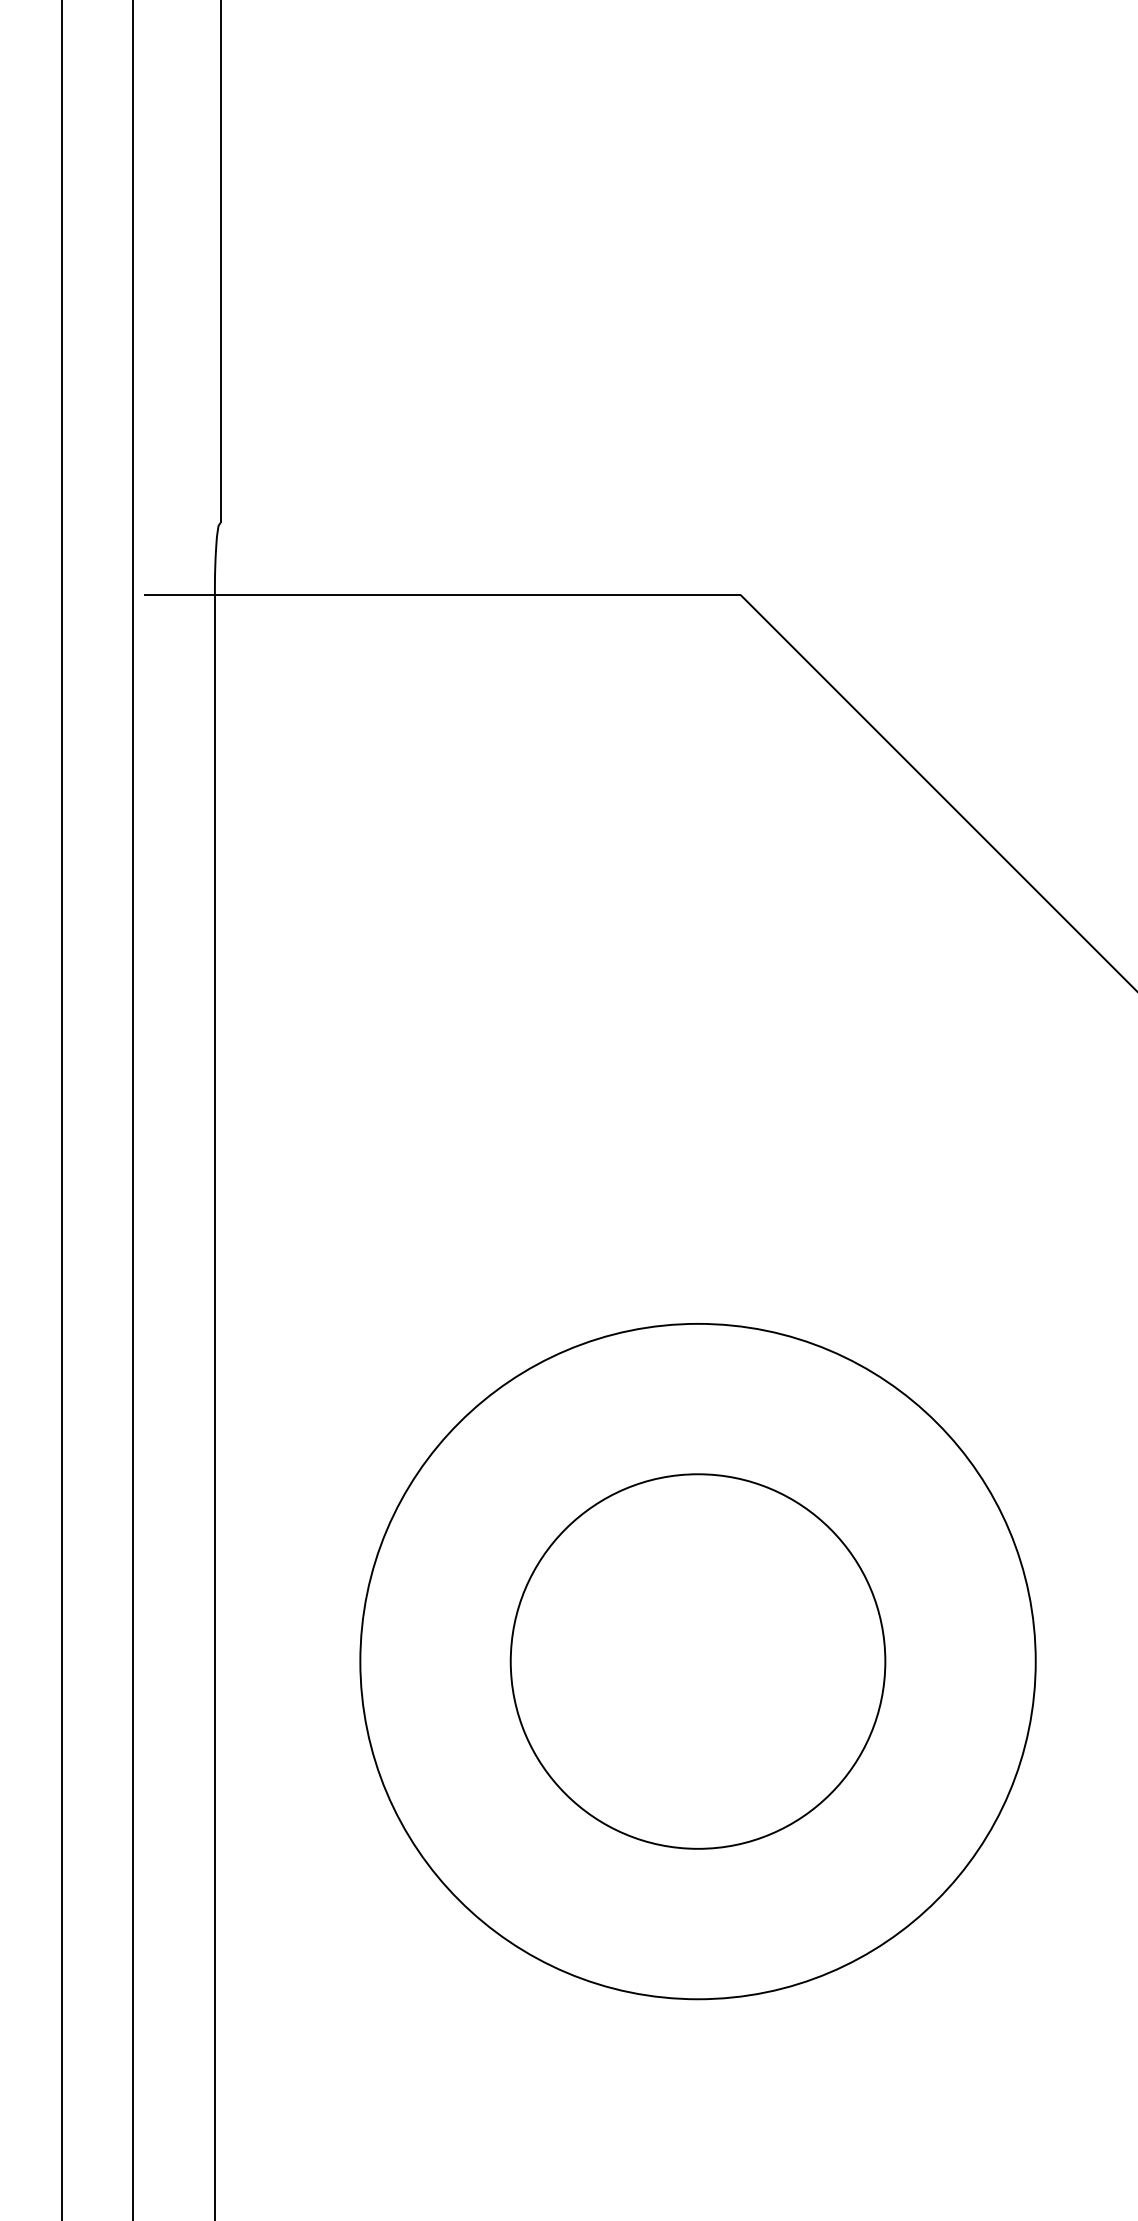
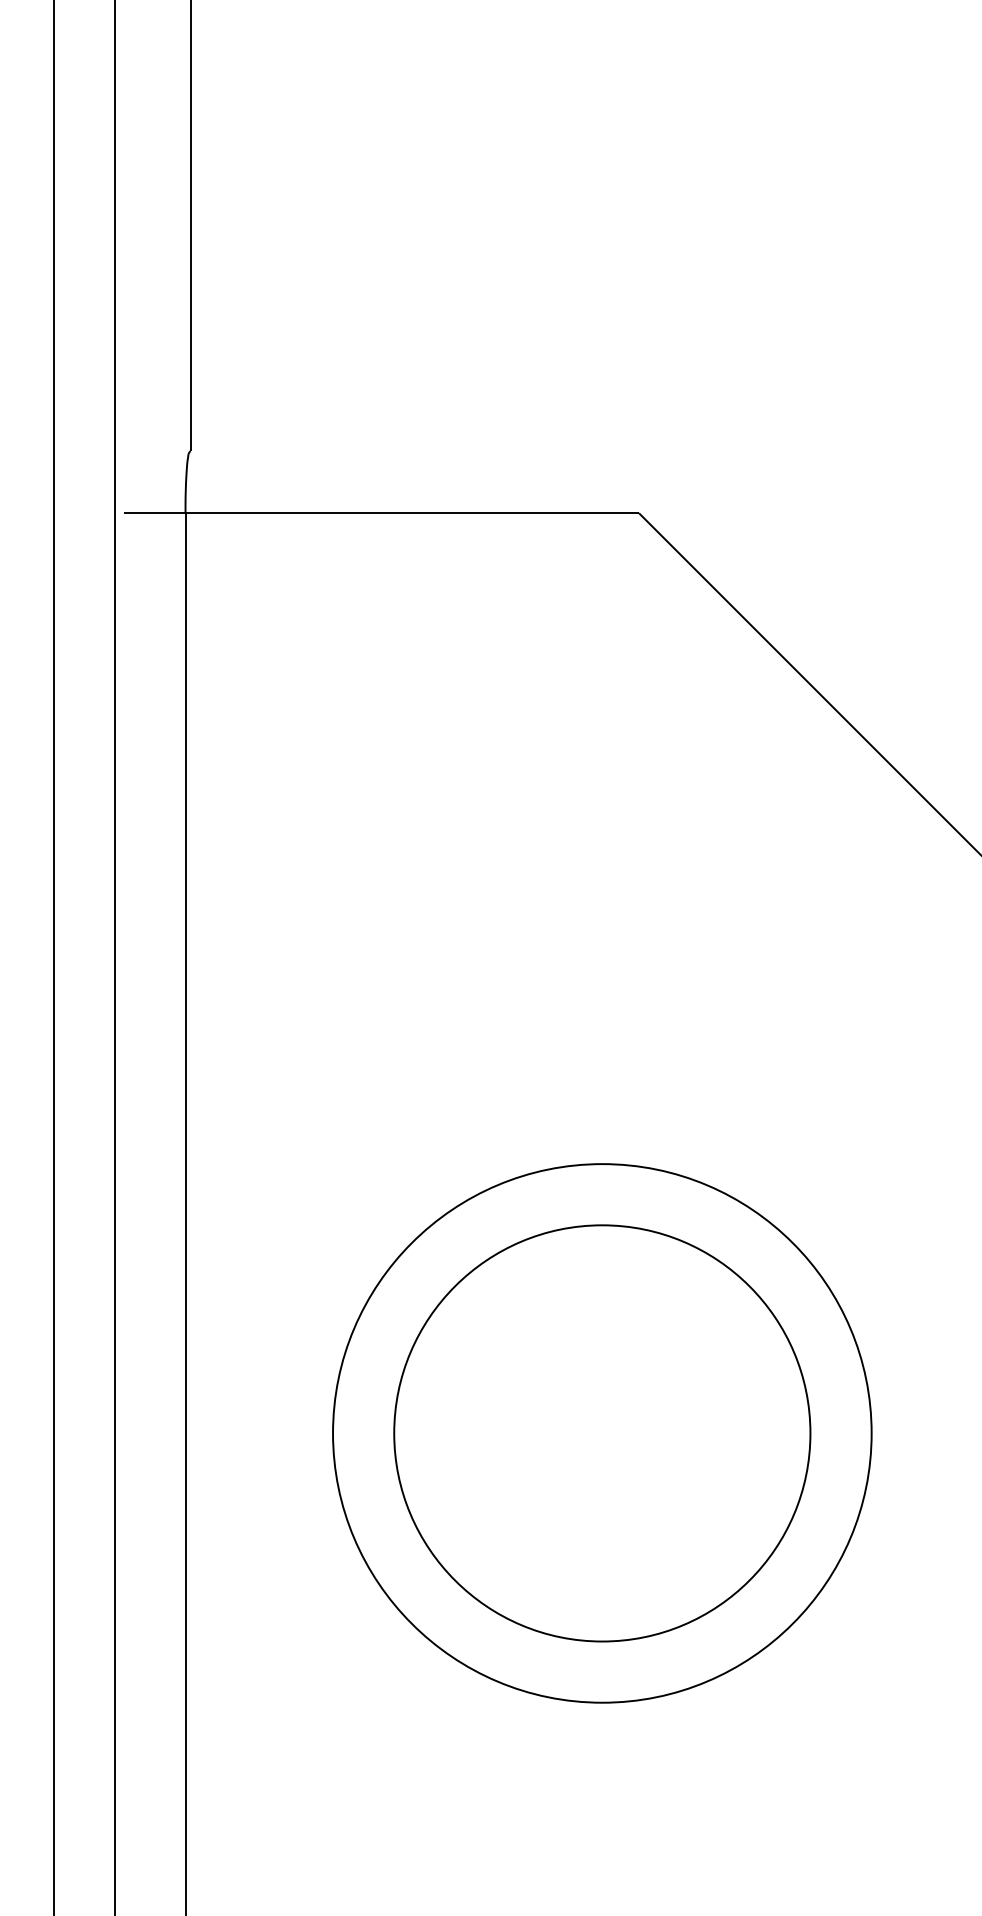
circle: (698, 1661) -> (602, 1433), size x0.71
circle: (698, 1661) -> (602, 1433), size x1.67

